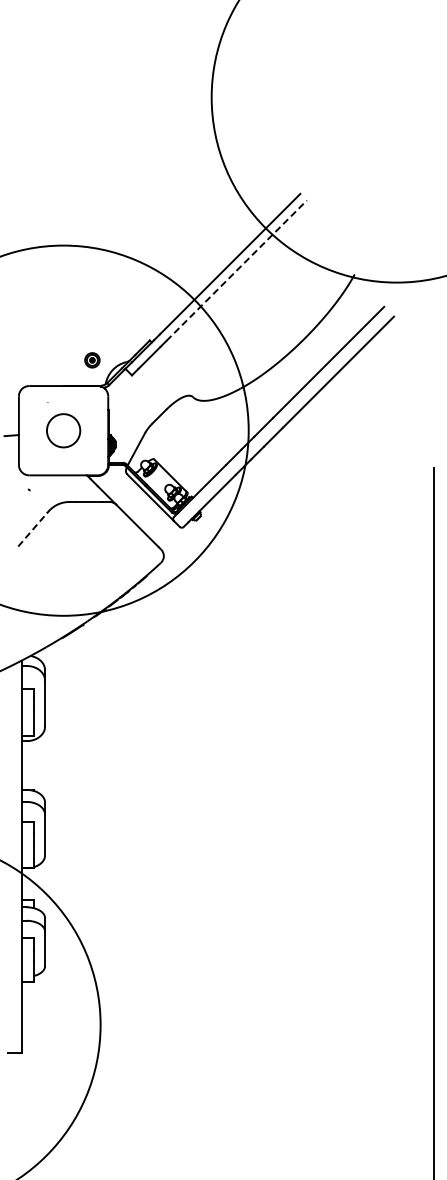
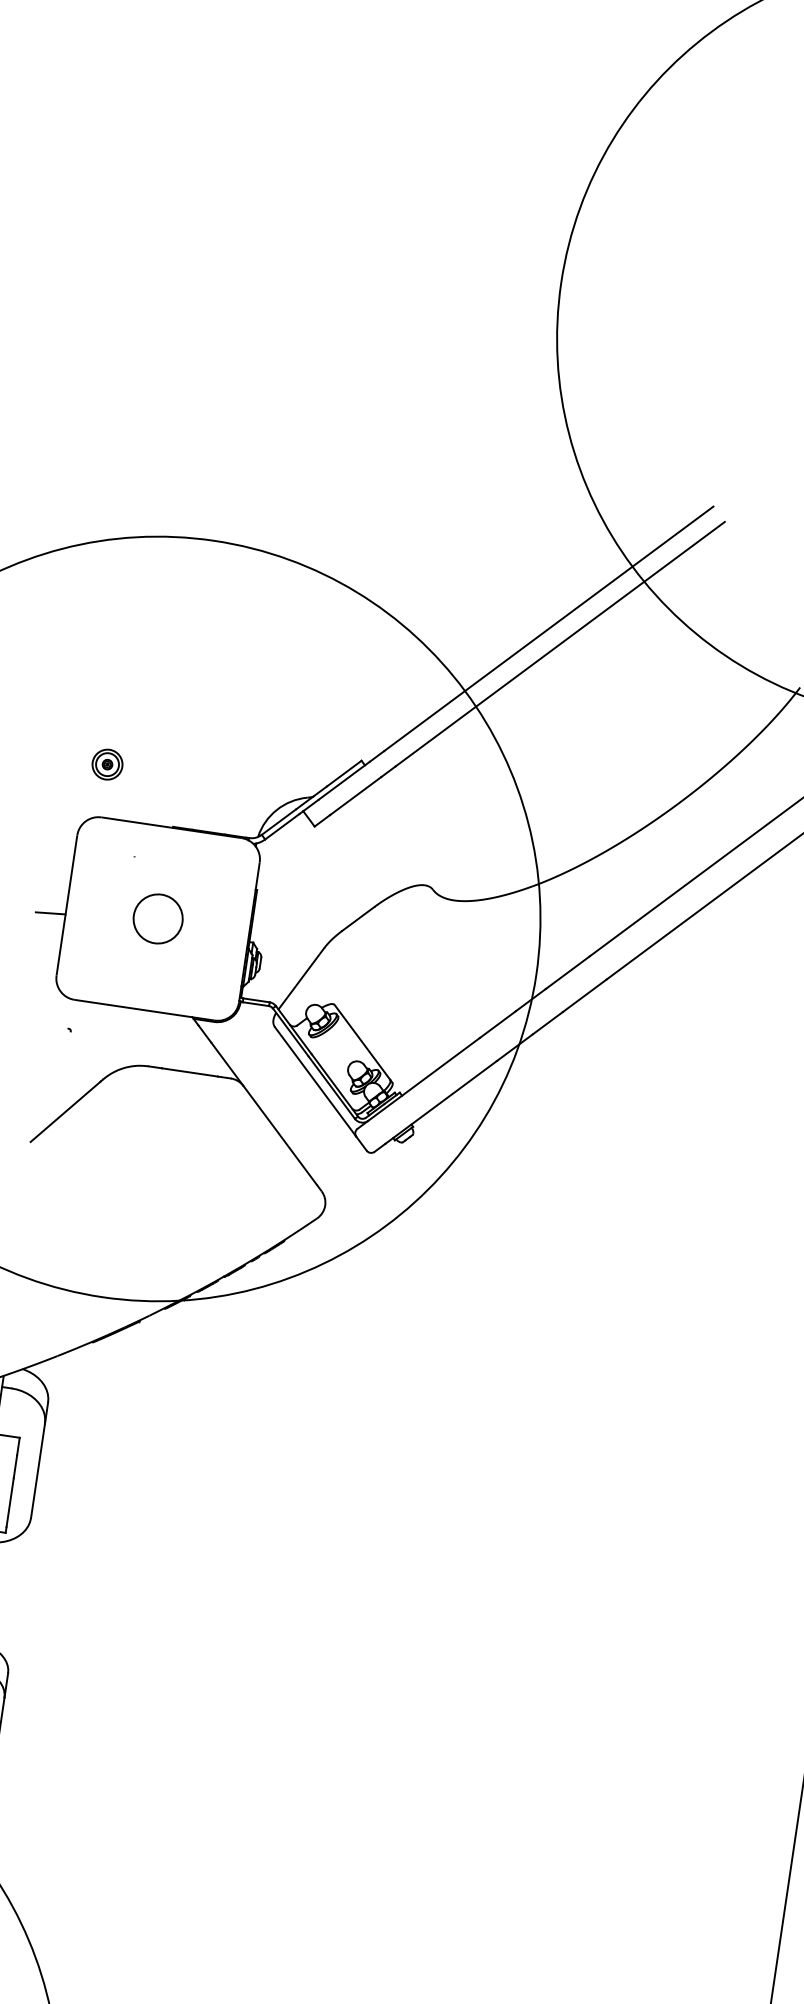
line: (237, 270) -> (561, 644), dashed -> solid
part: (92, 360) -> (107, 764), moved
circle: (63, 430) -> (158, 918), size x0.71
line: (33, 529) -> (66, 1111), dashed -> solid

